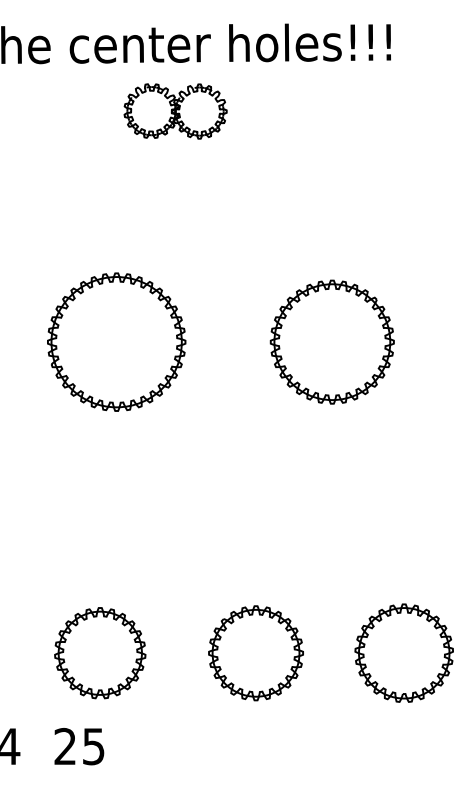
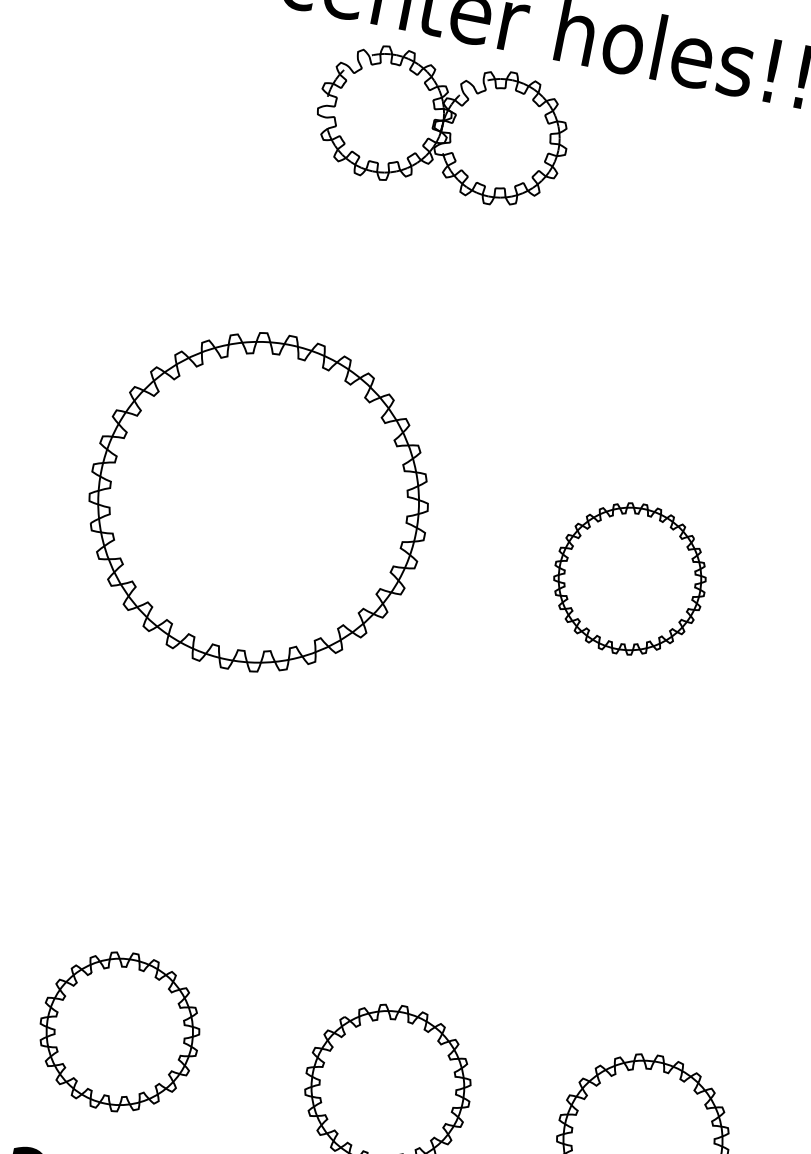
part: (175, 111) -> (442, 126), size x1.4
part: (116, 341) -> (258, 500), size x1.4
part: (331, 341) -> (628, 577), size x0.7

